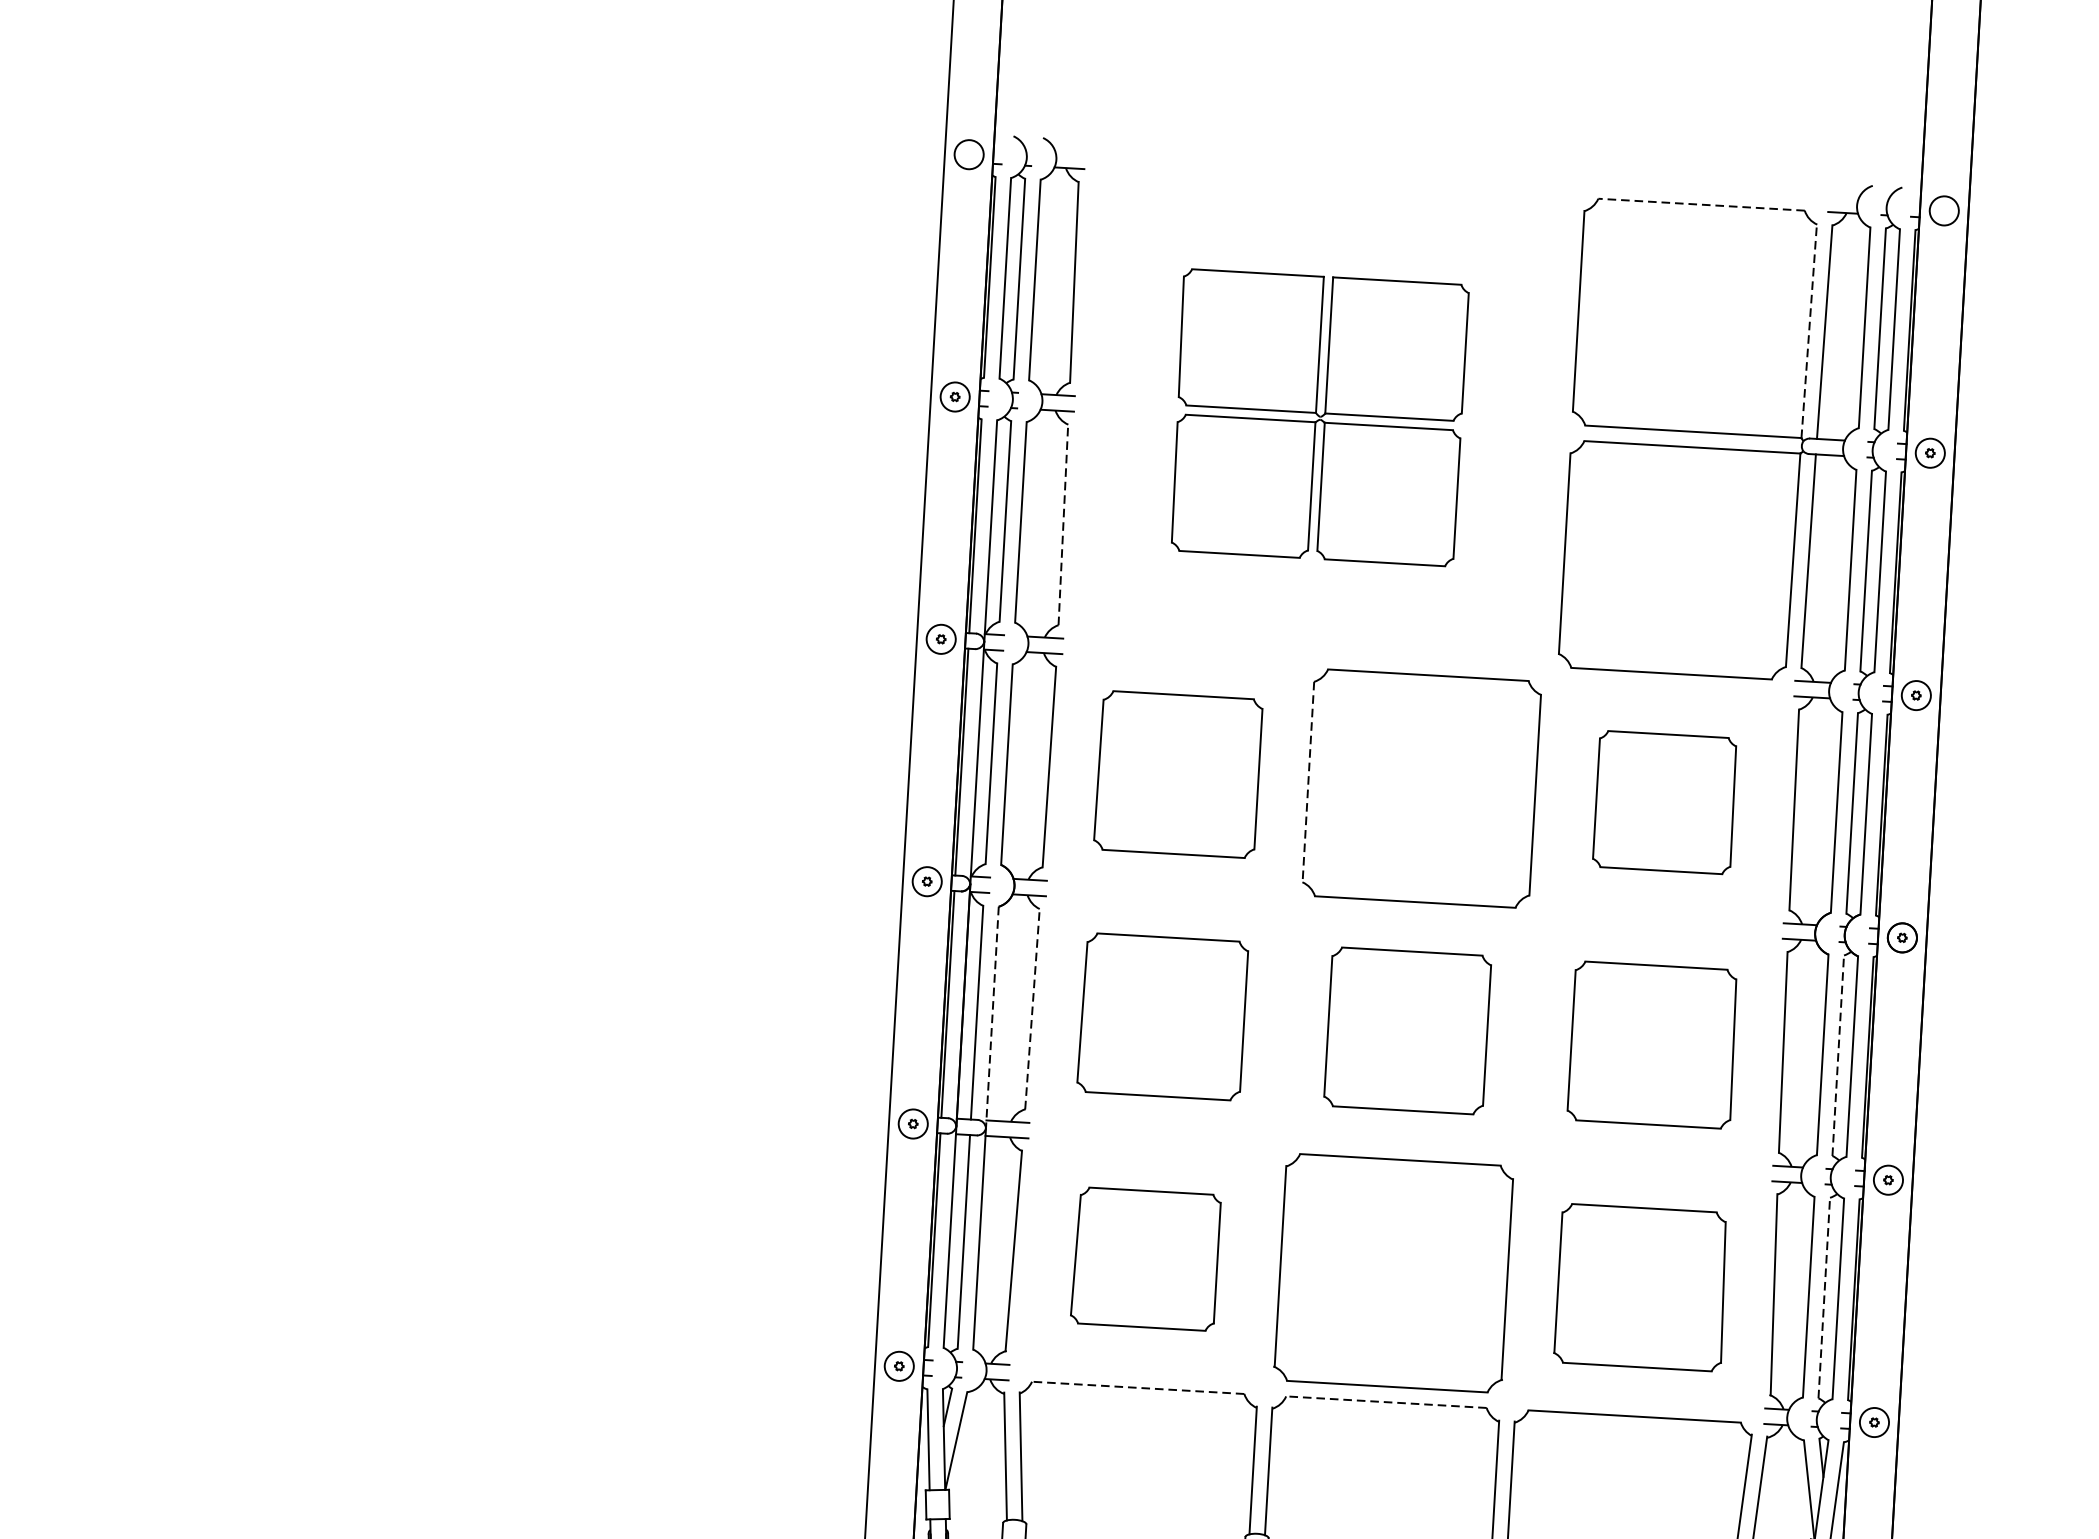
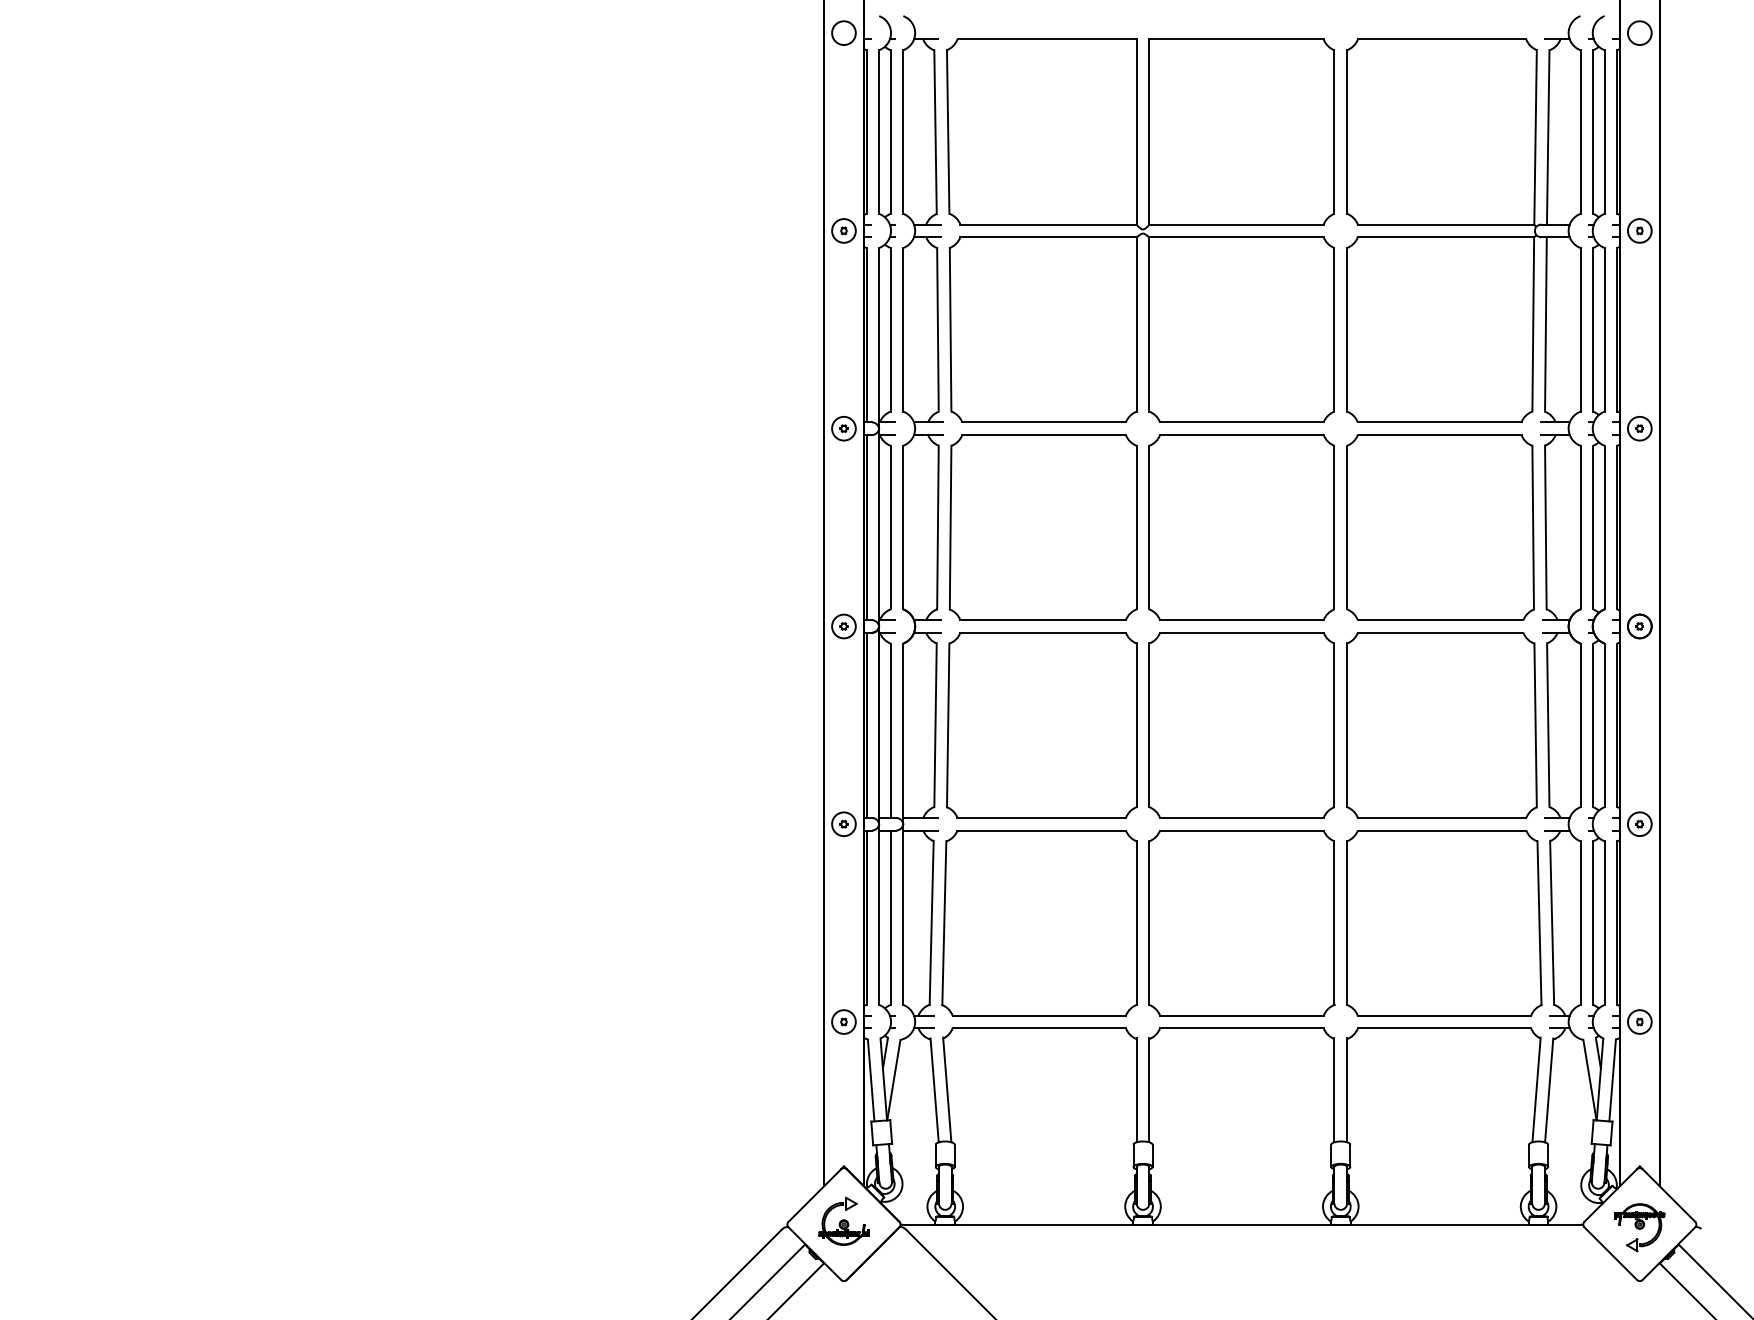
line: (1700, 204) -> (1441, 39), dashed -> solid
line: (1809, 330) -> (1535, 136), dashed -> solid
part: (1318, 417) -> (1140, 230), size x1.67
line: (1062, 524) -> (937, 329), dashed -> solid
part: (1177, 774) -> (1042, 527), size x1.43
line: (1308, 781) -> (1149, 527), dashed -> solid
part: (1665, 802) -> (1440, 527), size x1.67
line: (1032, 1009) -> (935, 725), dashed -> solid
part: (1162, 1016) -> (1041, 725), size x1.43
line: (992, 1017) -> (903, 733), dashed -> solid
part: (1407, 1031) -> (1241, 725), size x1.43
part: (1652, 1045) -> (1441, 725), size x1.43
line: (1838, 1055) -> (1593, 725), dashed -> solid
part: (1145, 1259) -> (1039, 923), size x1.67
part: (1640, 1287) -> (1443, 923), size x1.43
line: (1824, 1298) -> (1593, 923), dashed -> solid
line: (1138, 1388) -> (1039, 1028), dashed -> solid
line: (1385, 1402) -> (1241, 1028), dashed -> solid

